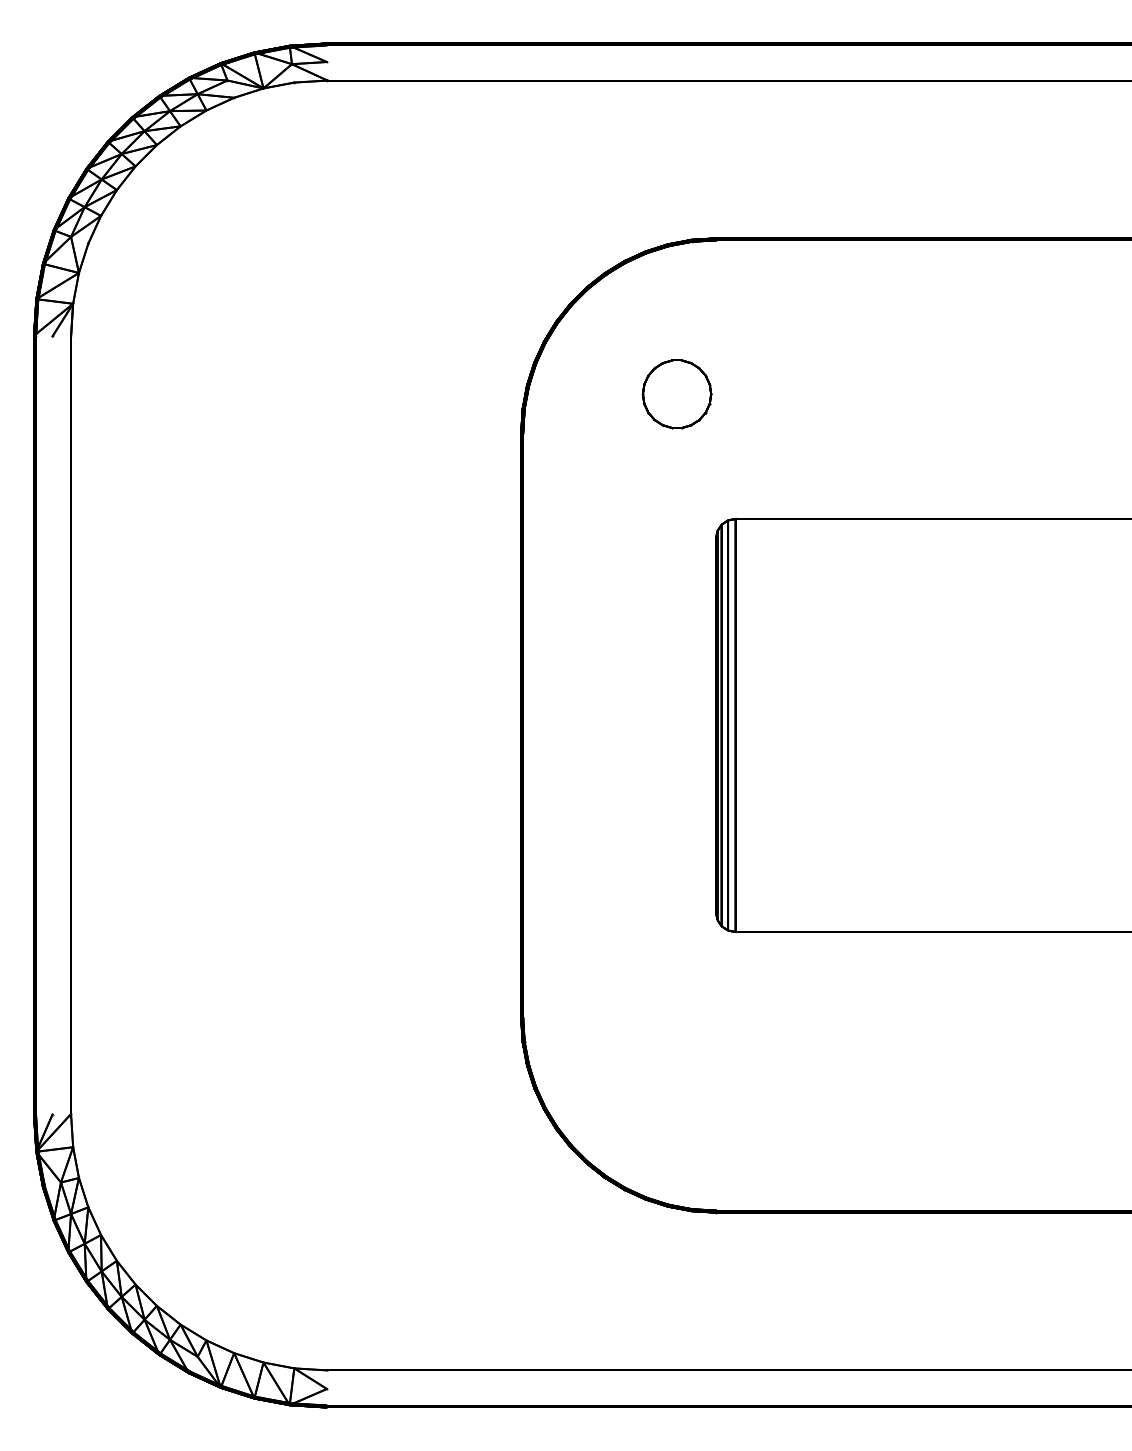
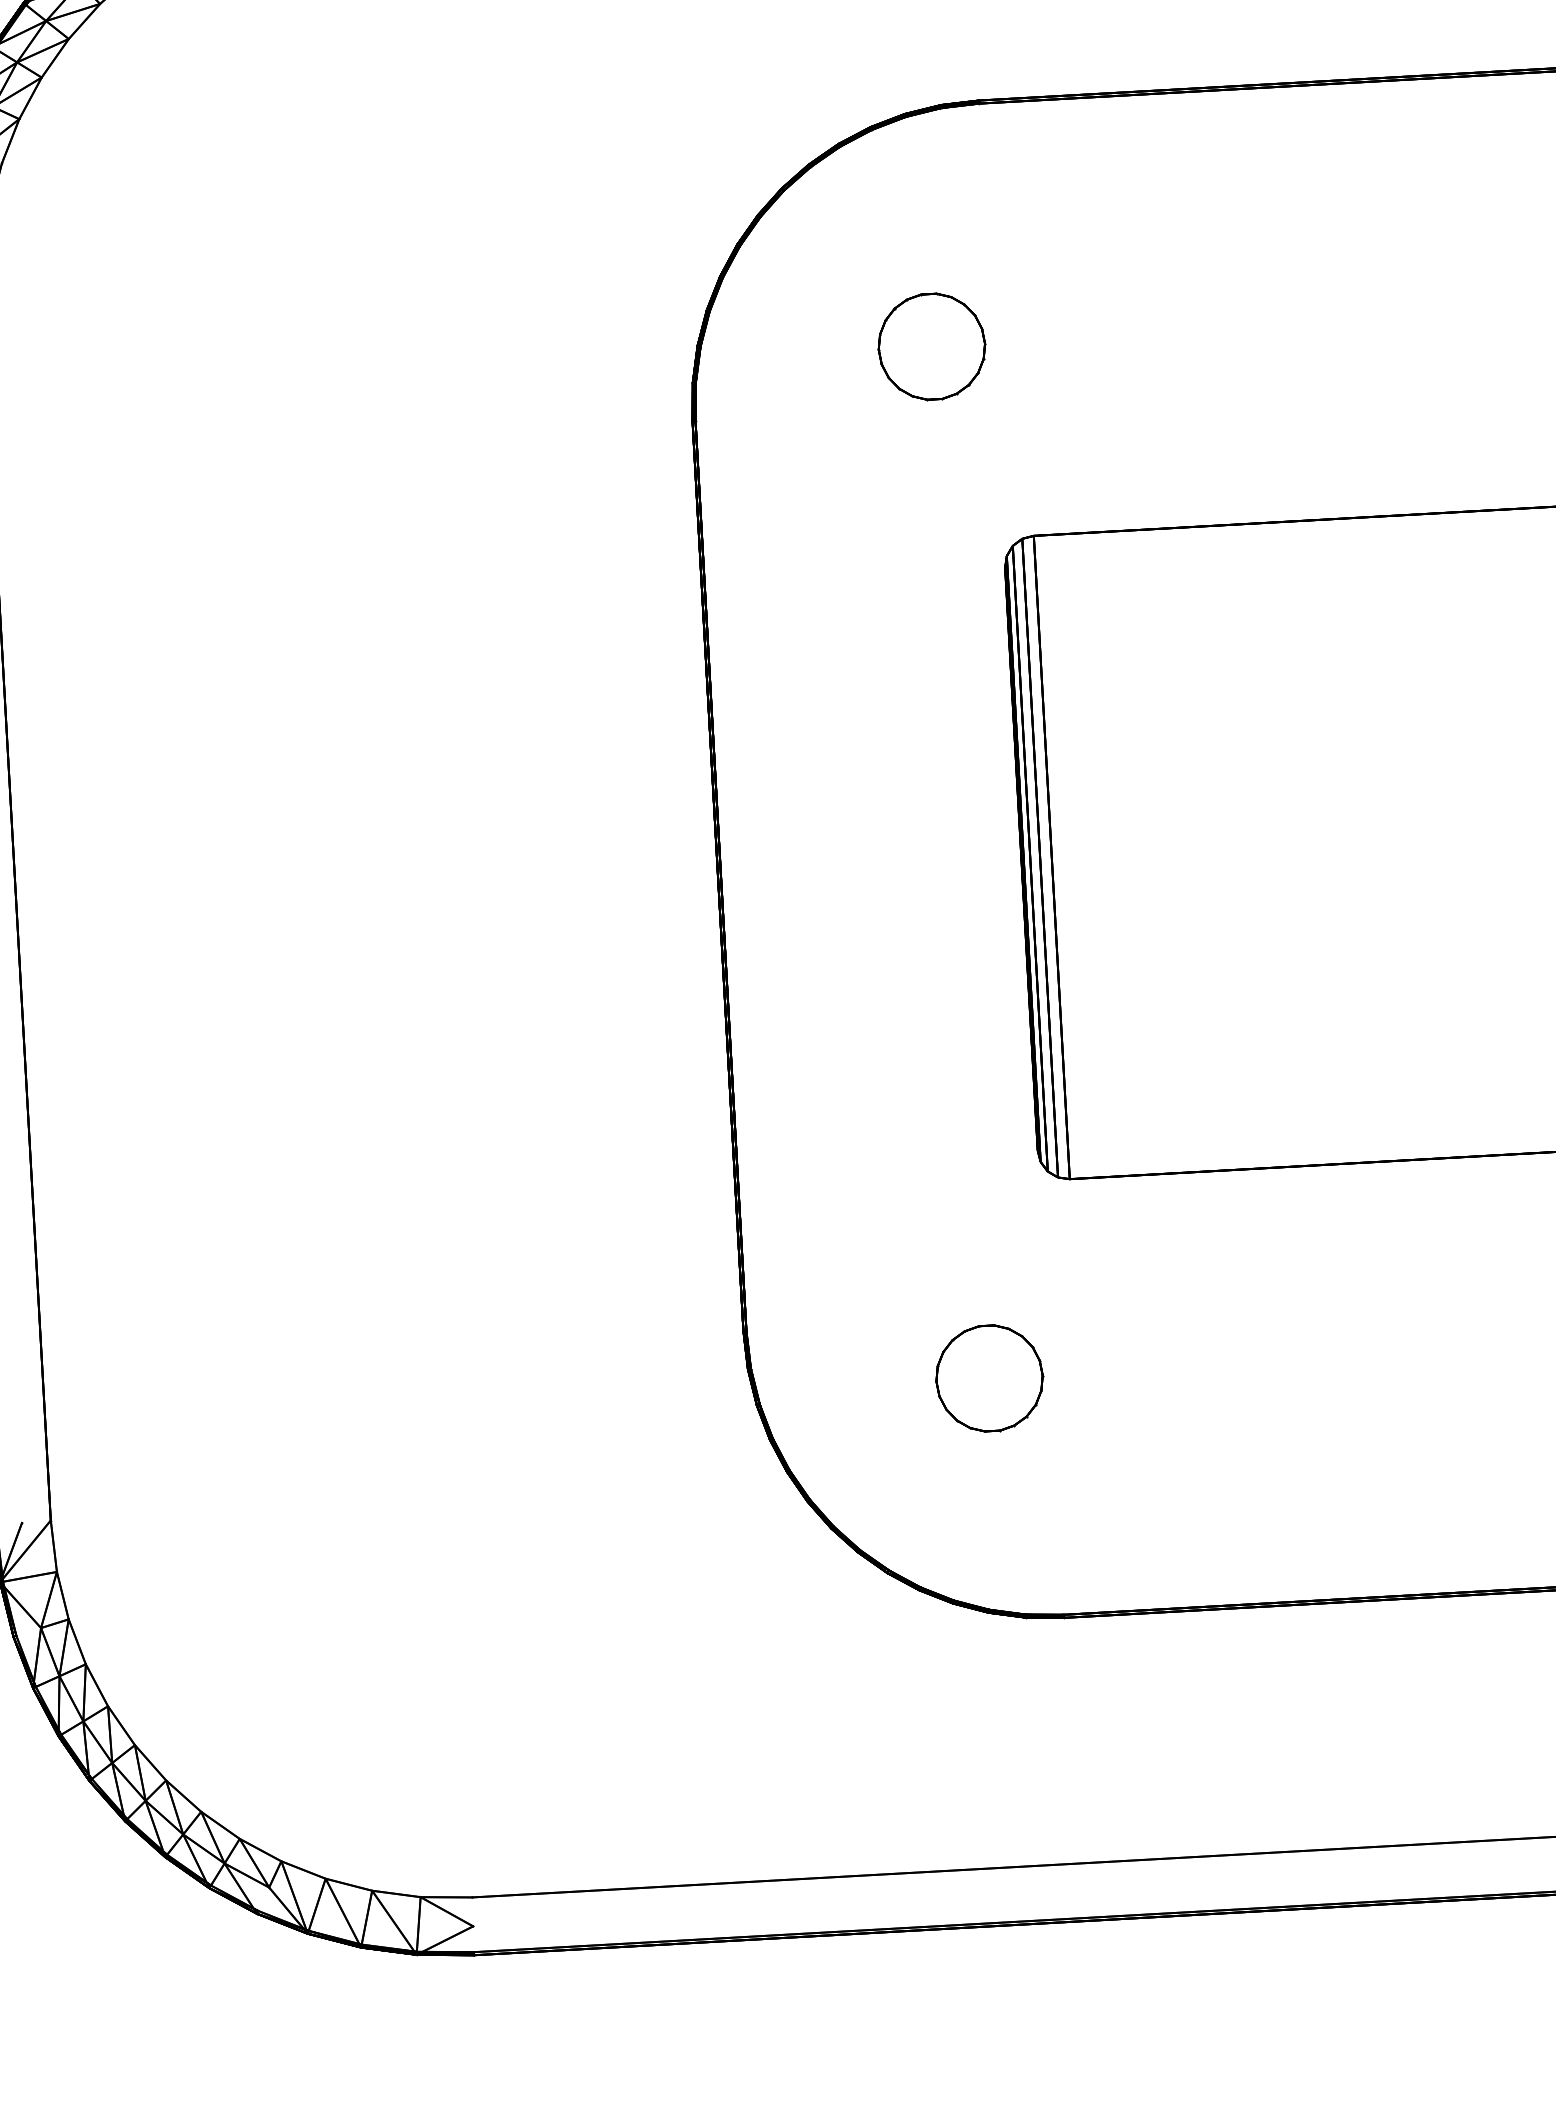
part: (676, 1056) -> (988, 1378), added

